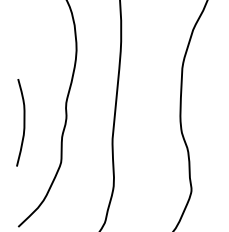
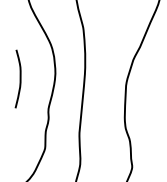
curve: (22, 121) -> (19, 78), moved

